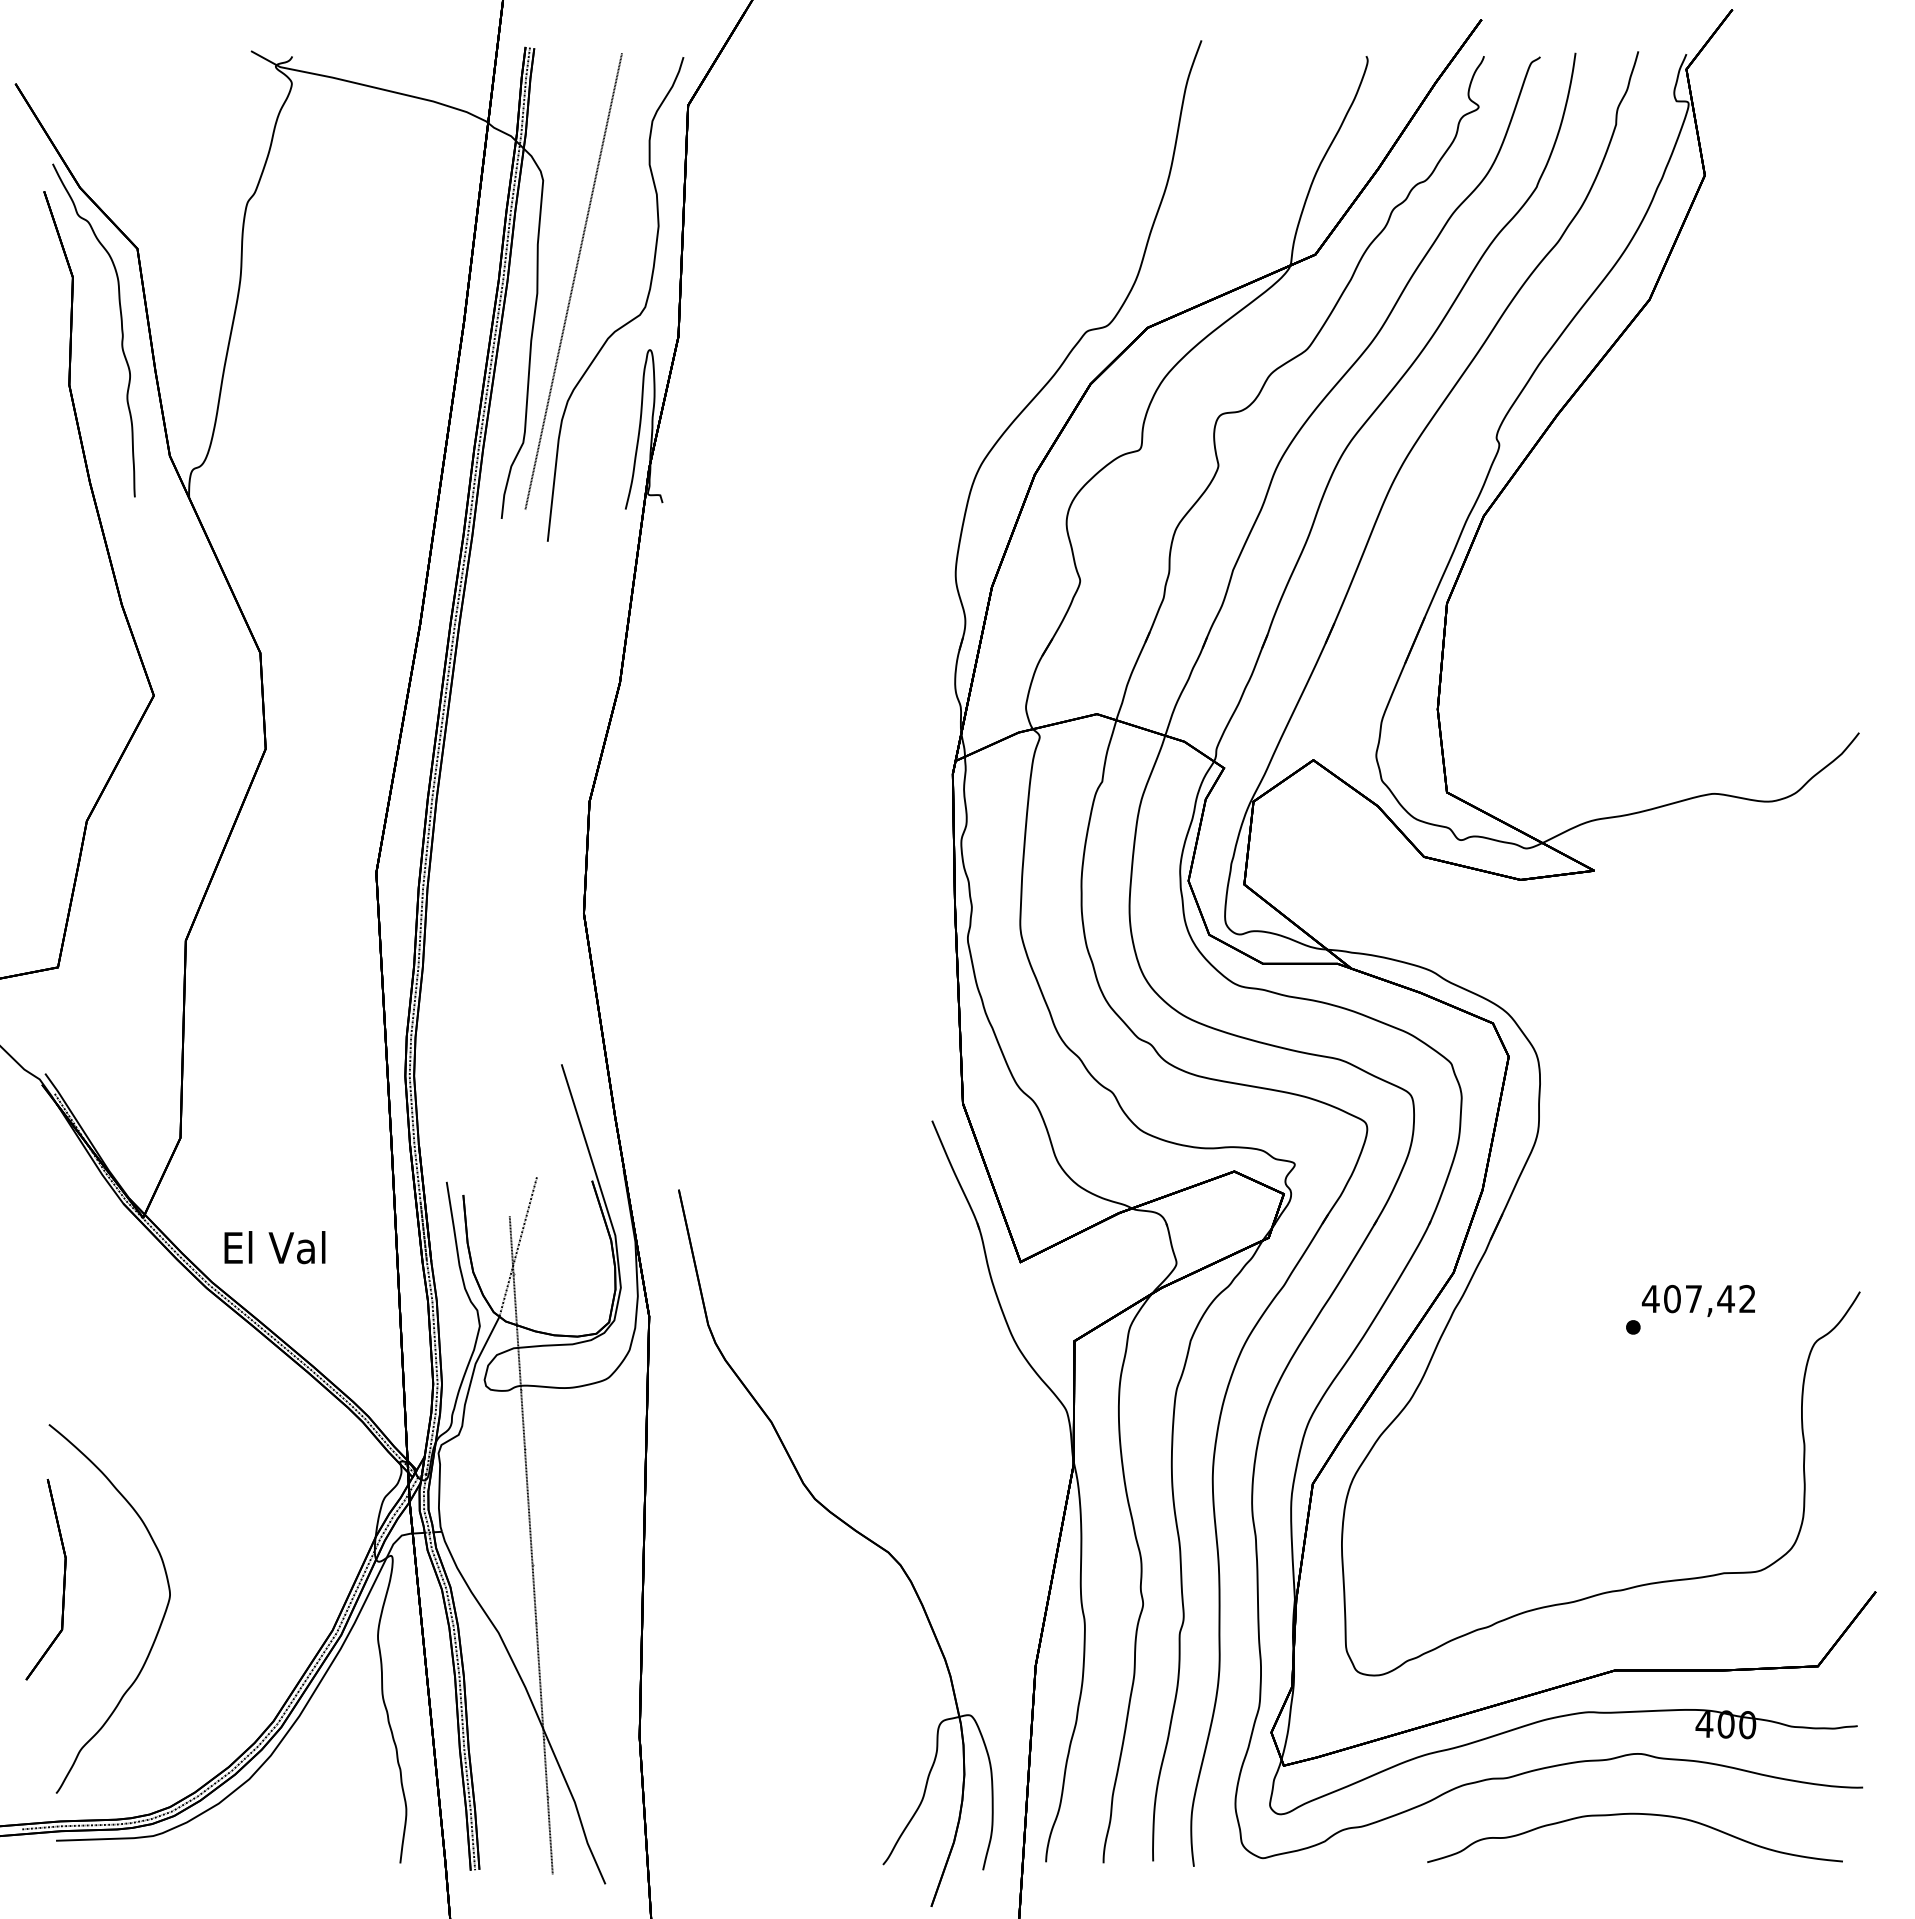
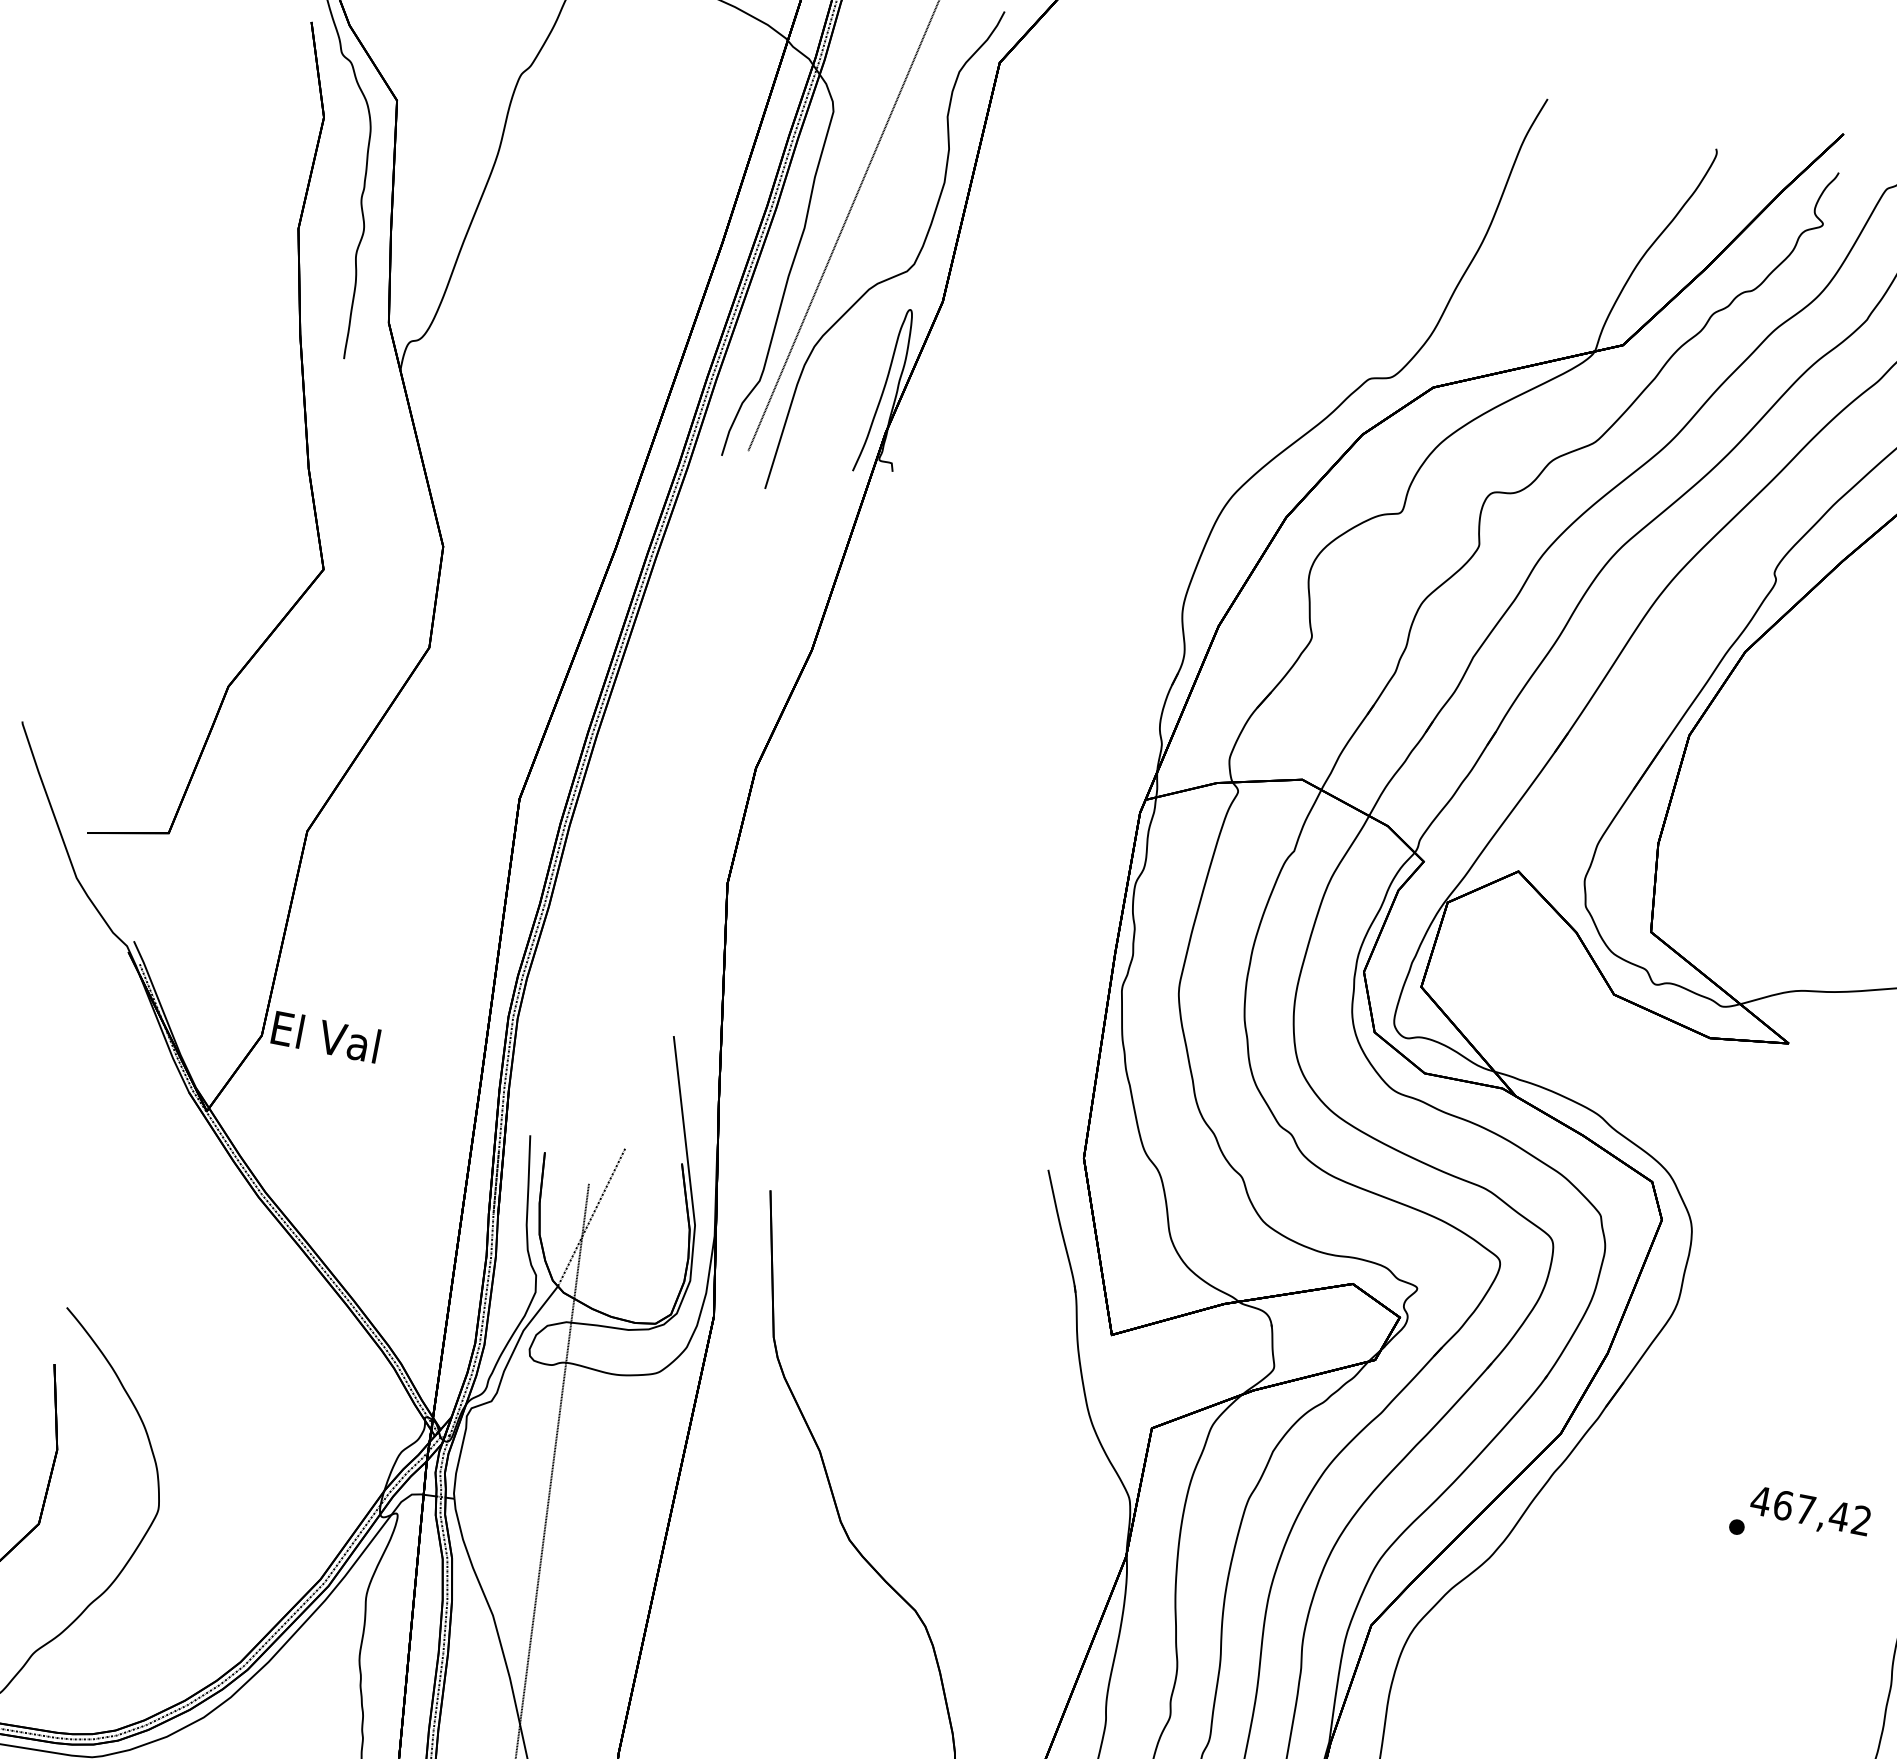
text: (274, 1247) -> (325, 1036), moved
text: (1672, 1298) -> (1783, 1504), 407,42 -> 467,42

